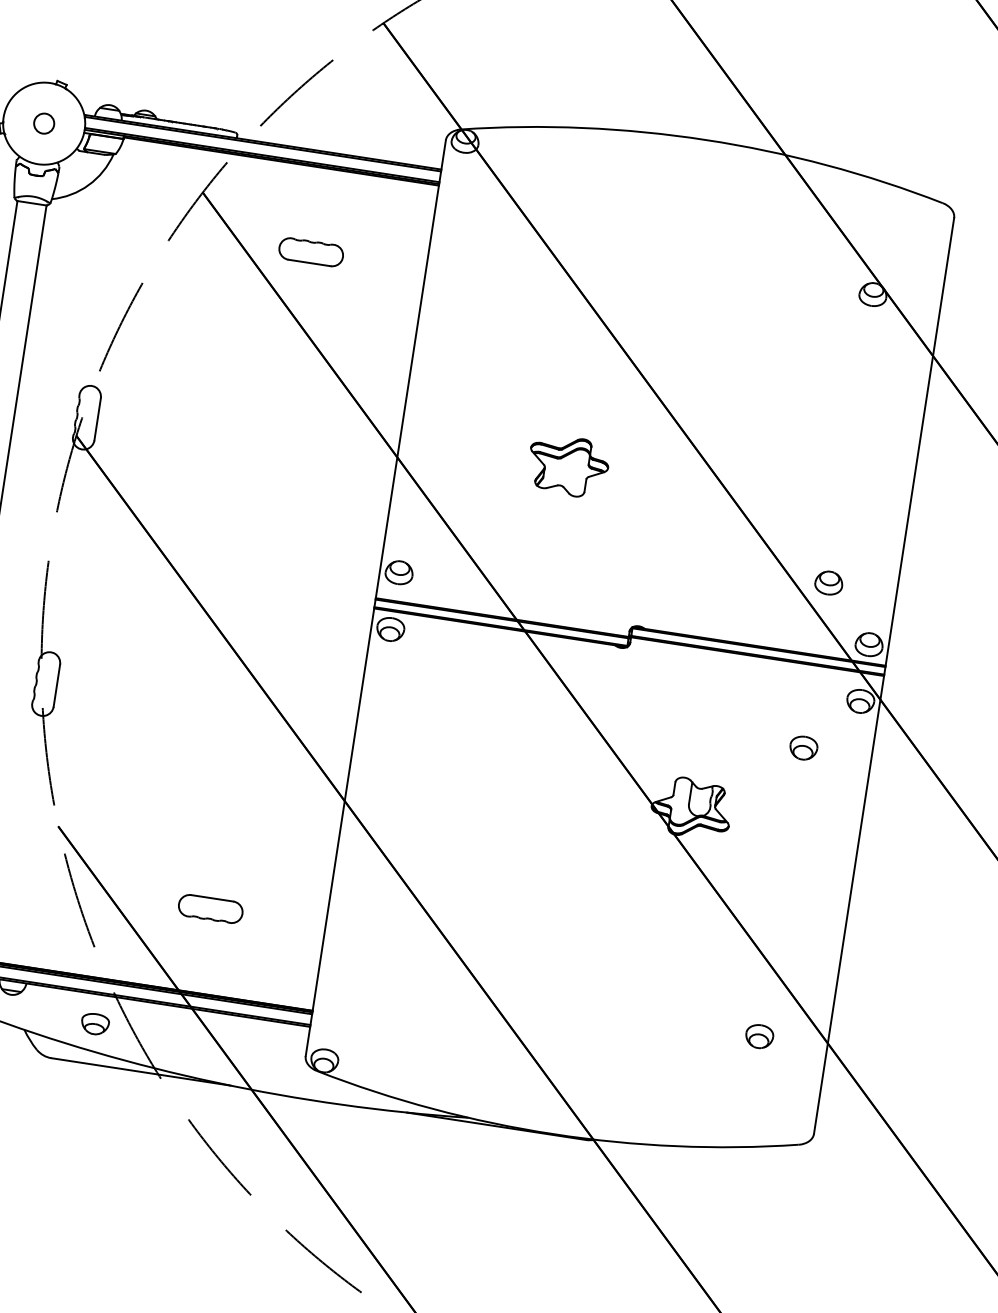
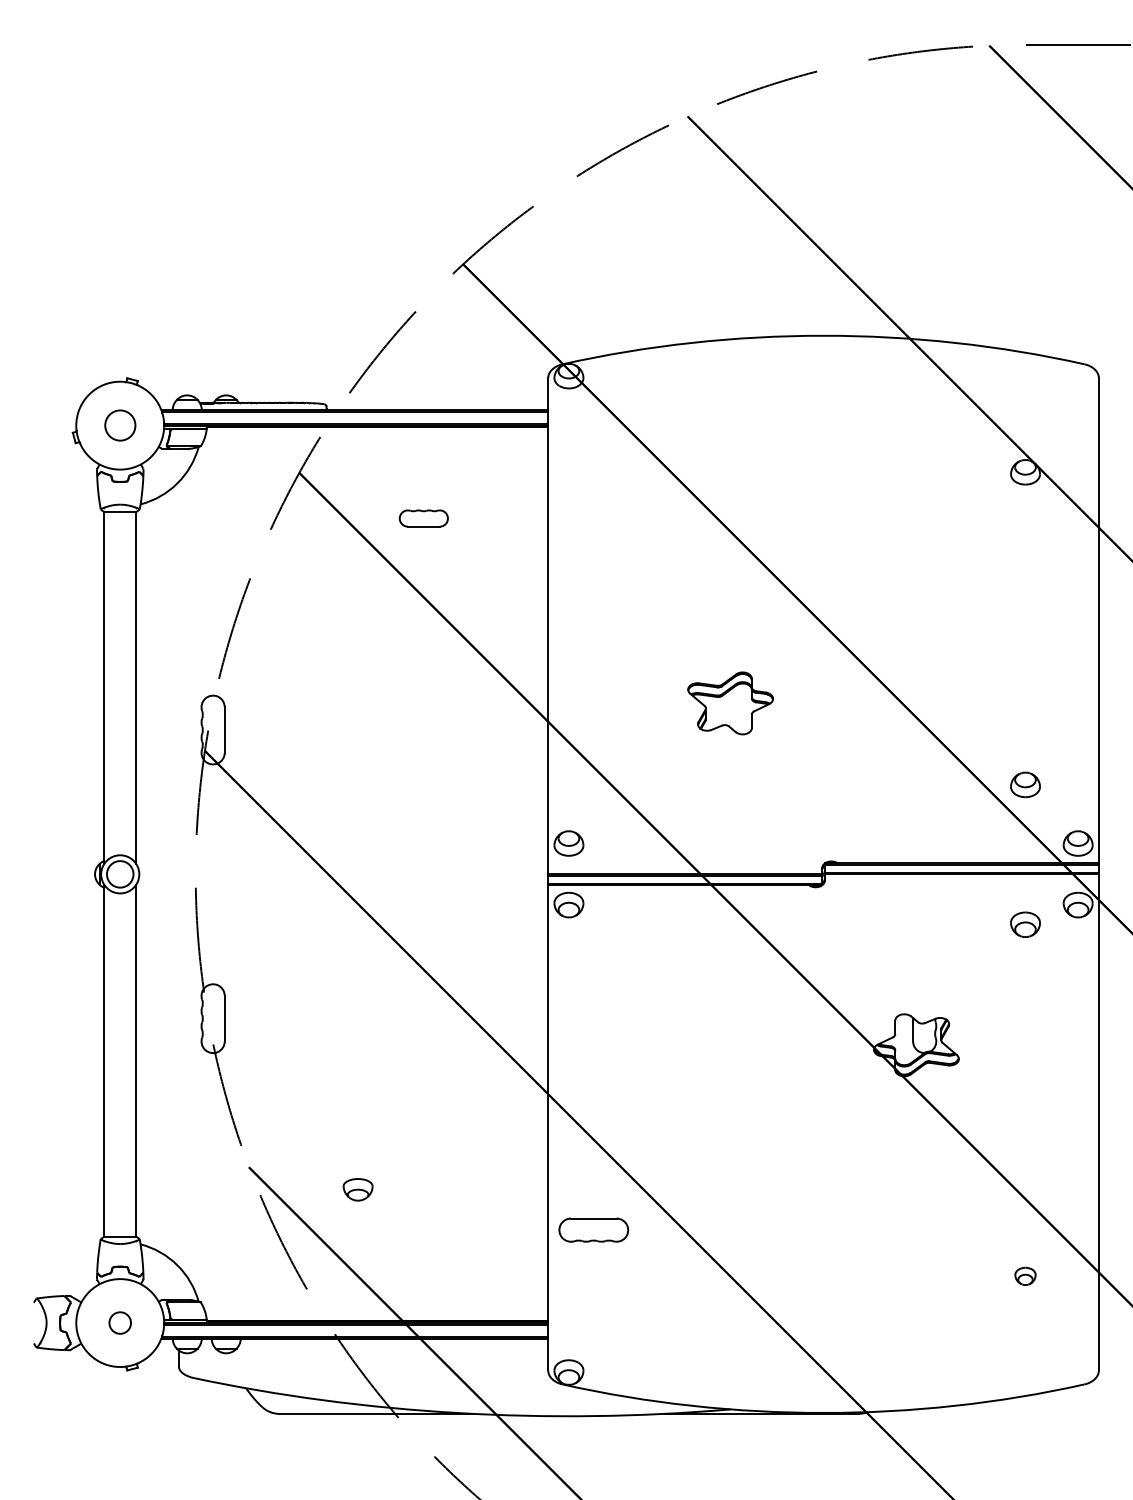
circle: (43, 123) -> (119, 425), size x1.4
part: (310, 252) -> (423, 518), size x0.7
part: (803, 747) -> (1025, 924), moved
part: (210, 908) -> (593, 1229), moved
part: (94, 1023) -> (357, 1189), moved
part: (759, 1036) -> (1025, 1276), size x0.7

